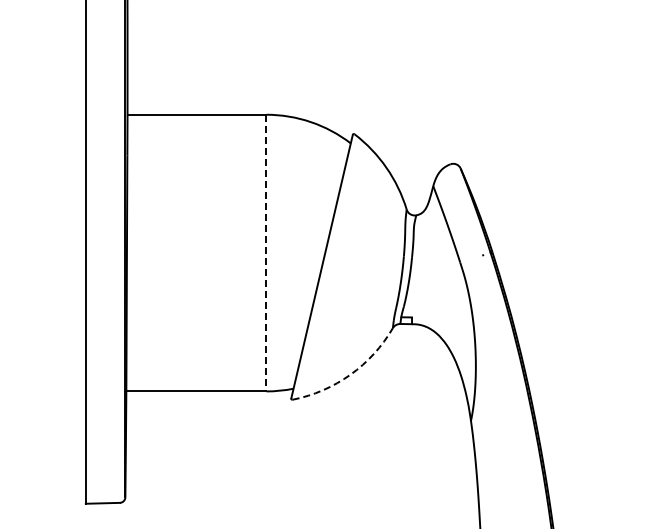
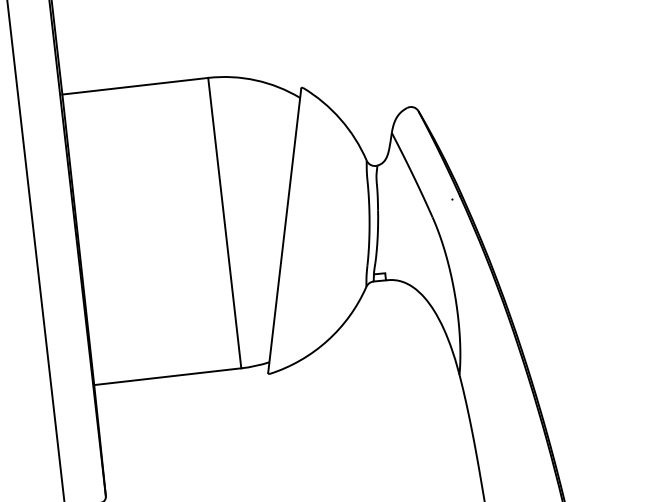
line: (266, 253) -> (224, 223), dashed -> solid
arc: (350, 374) -> (327, 340), dashed -> solid

